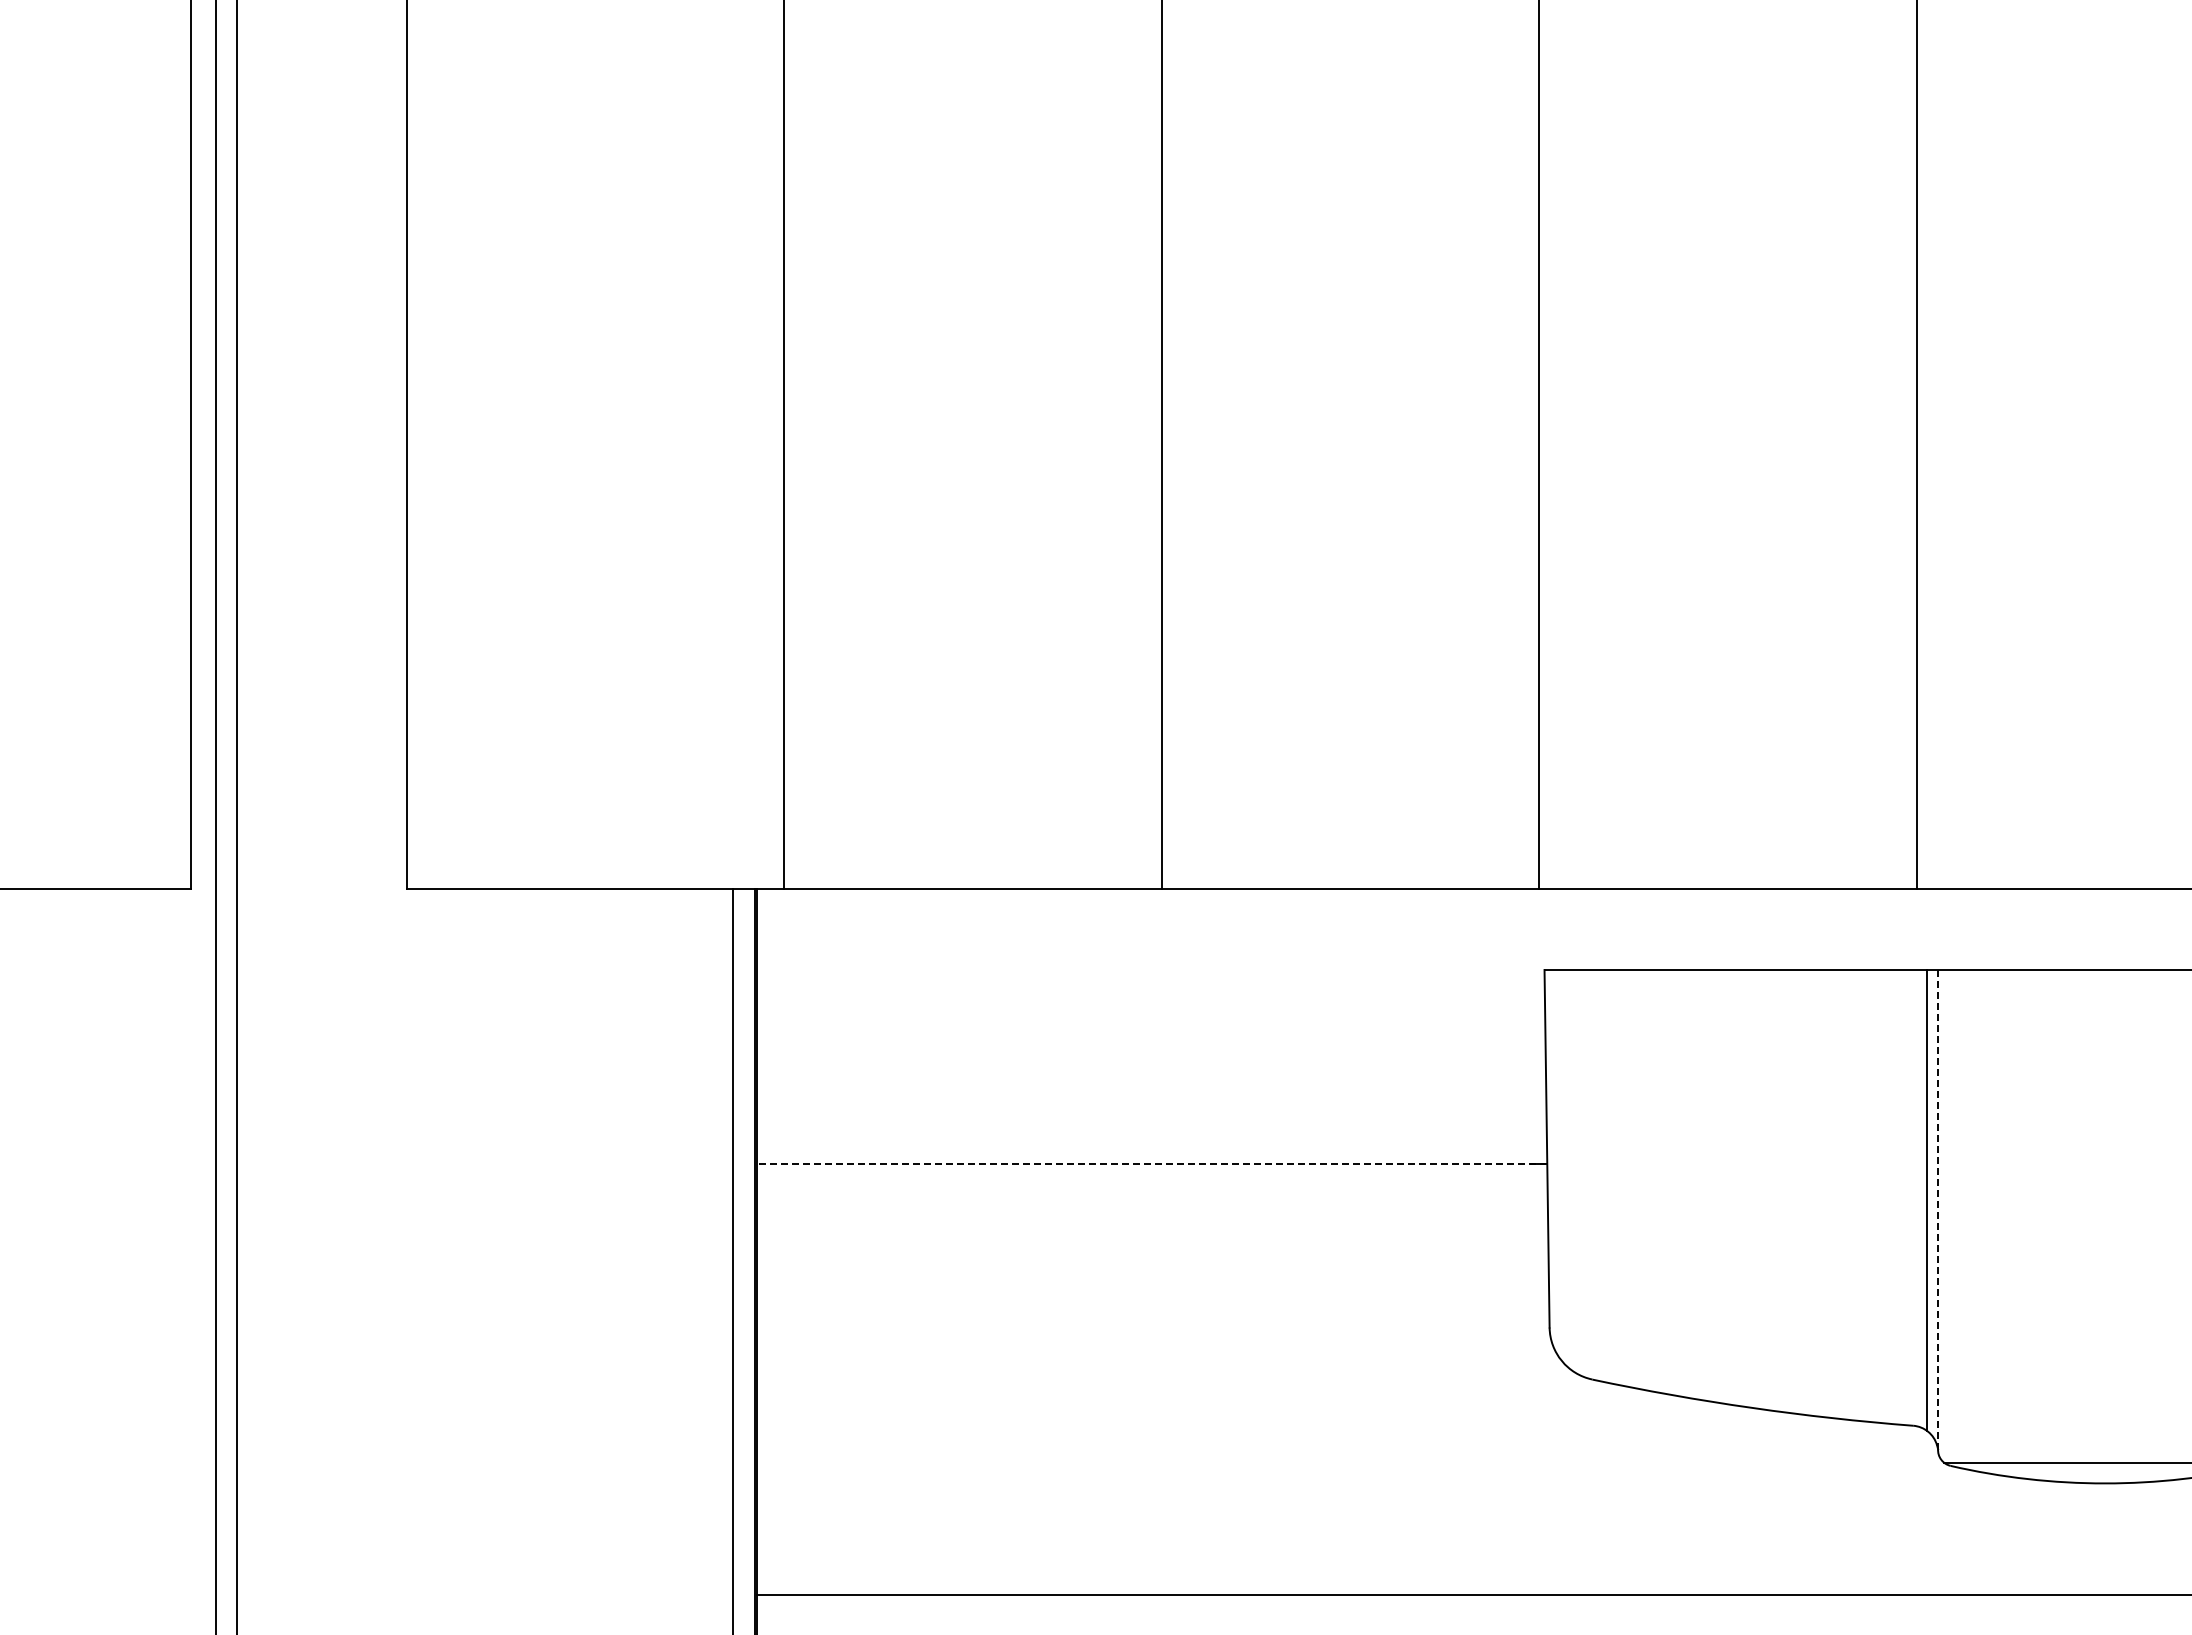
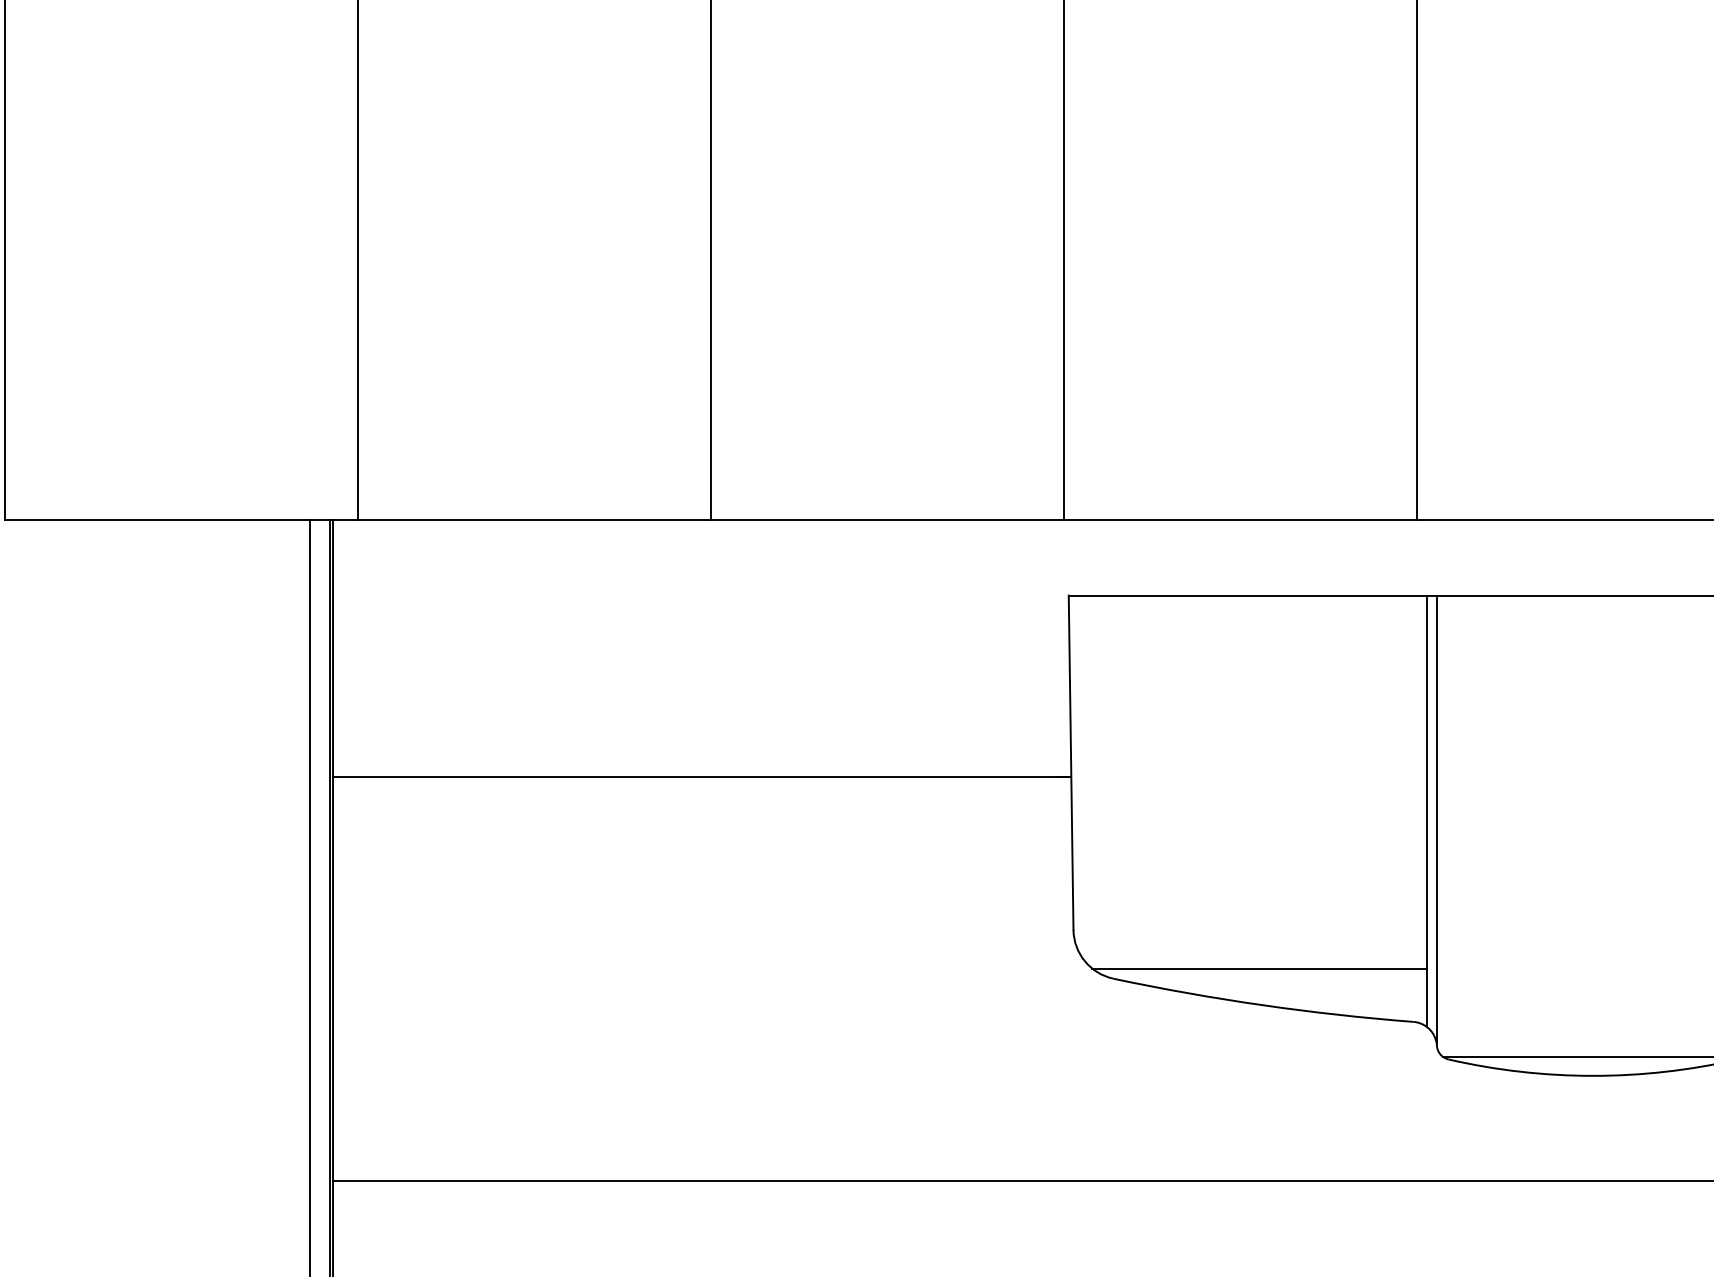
line: (1152, 1164) -> (702, 777), dashed -> solid
line: (1938, 1209) -> (1437, 819), dashed -> solid
line: (1748, 1368) -> (1259, 968), added

